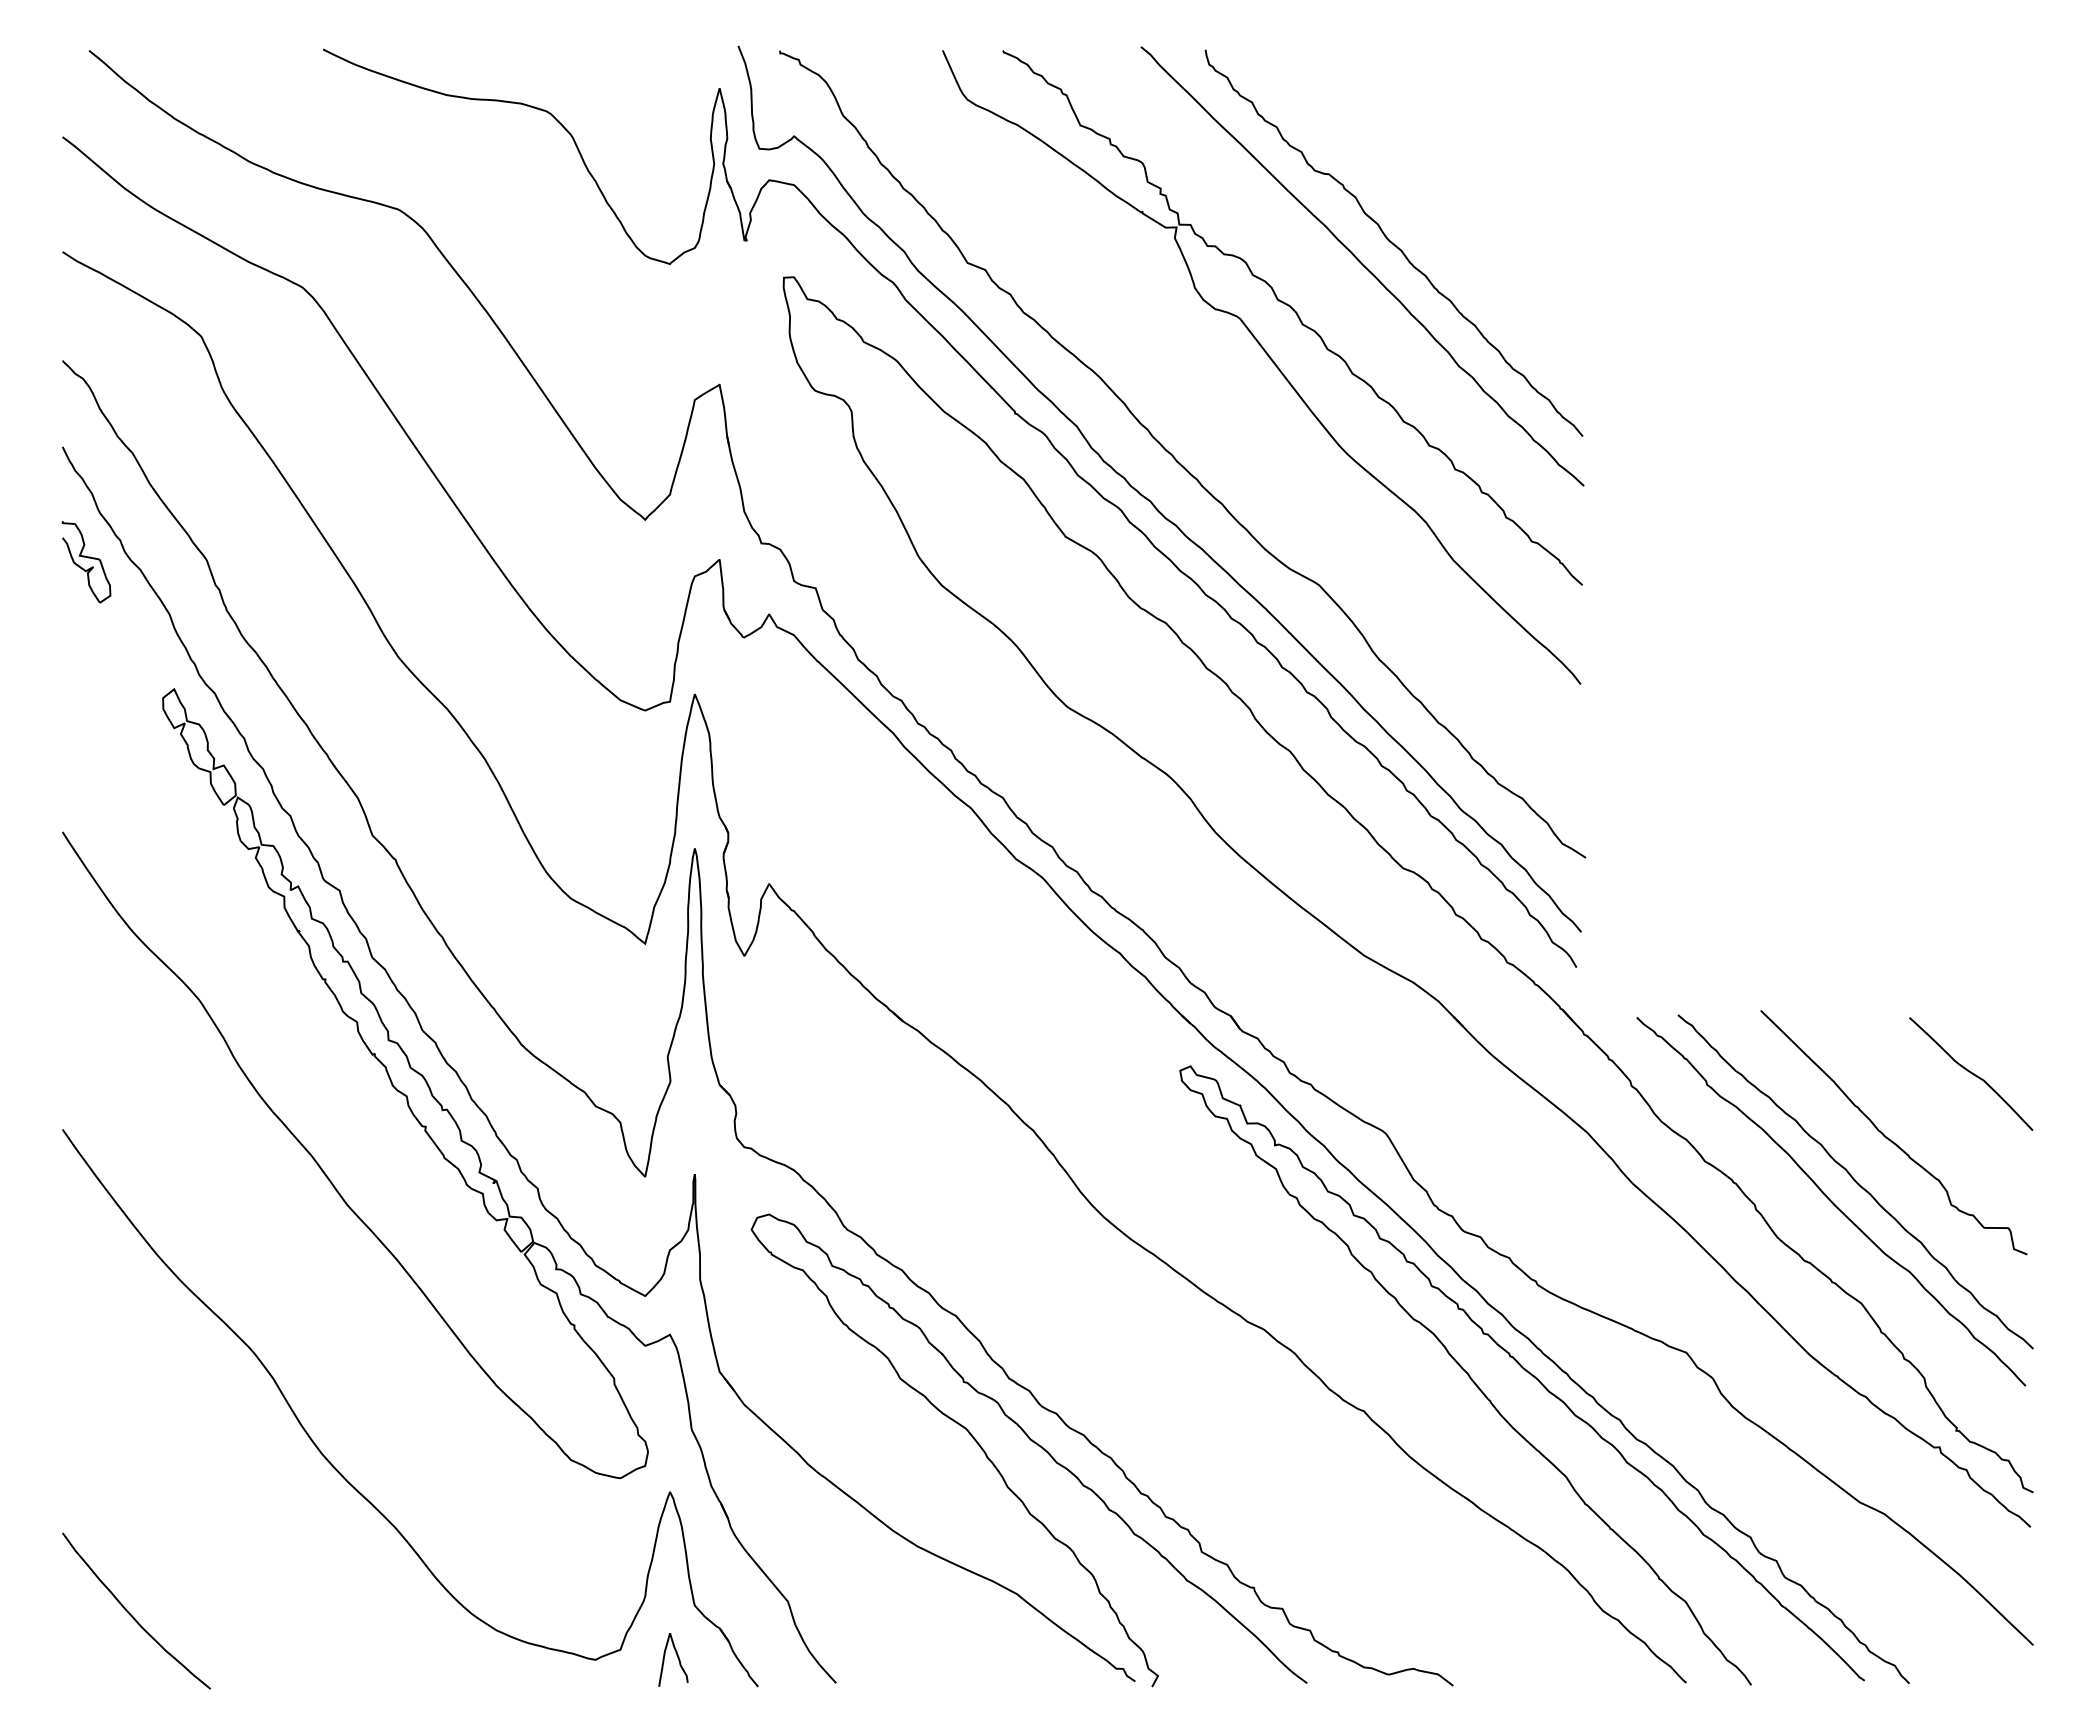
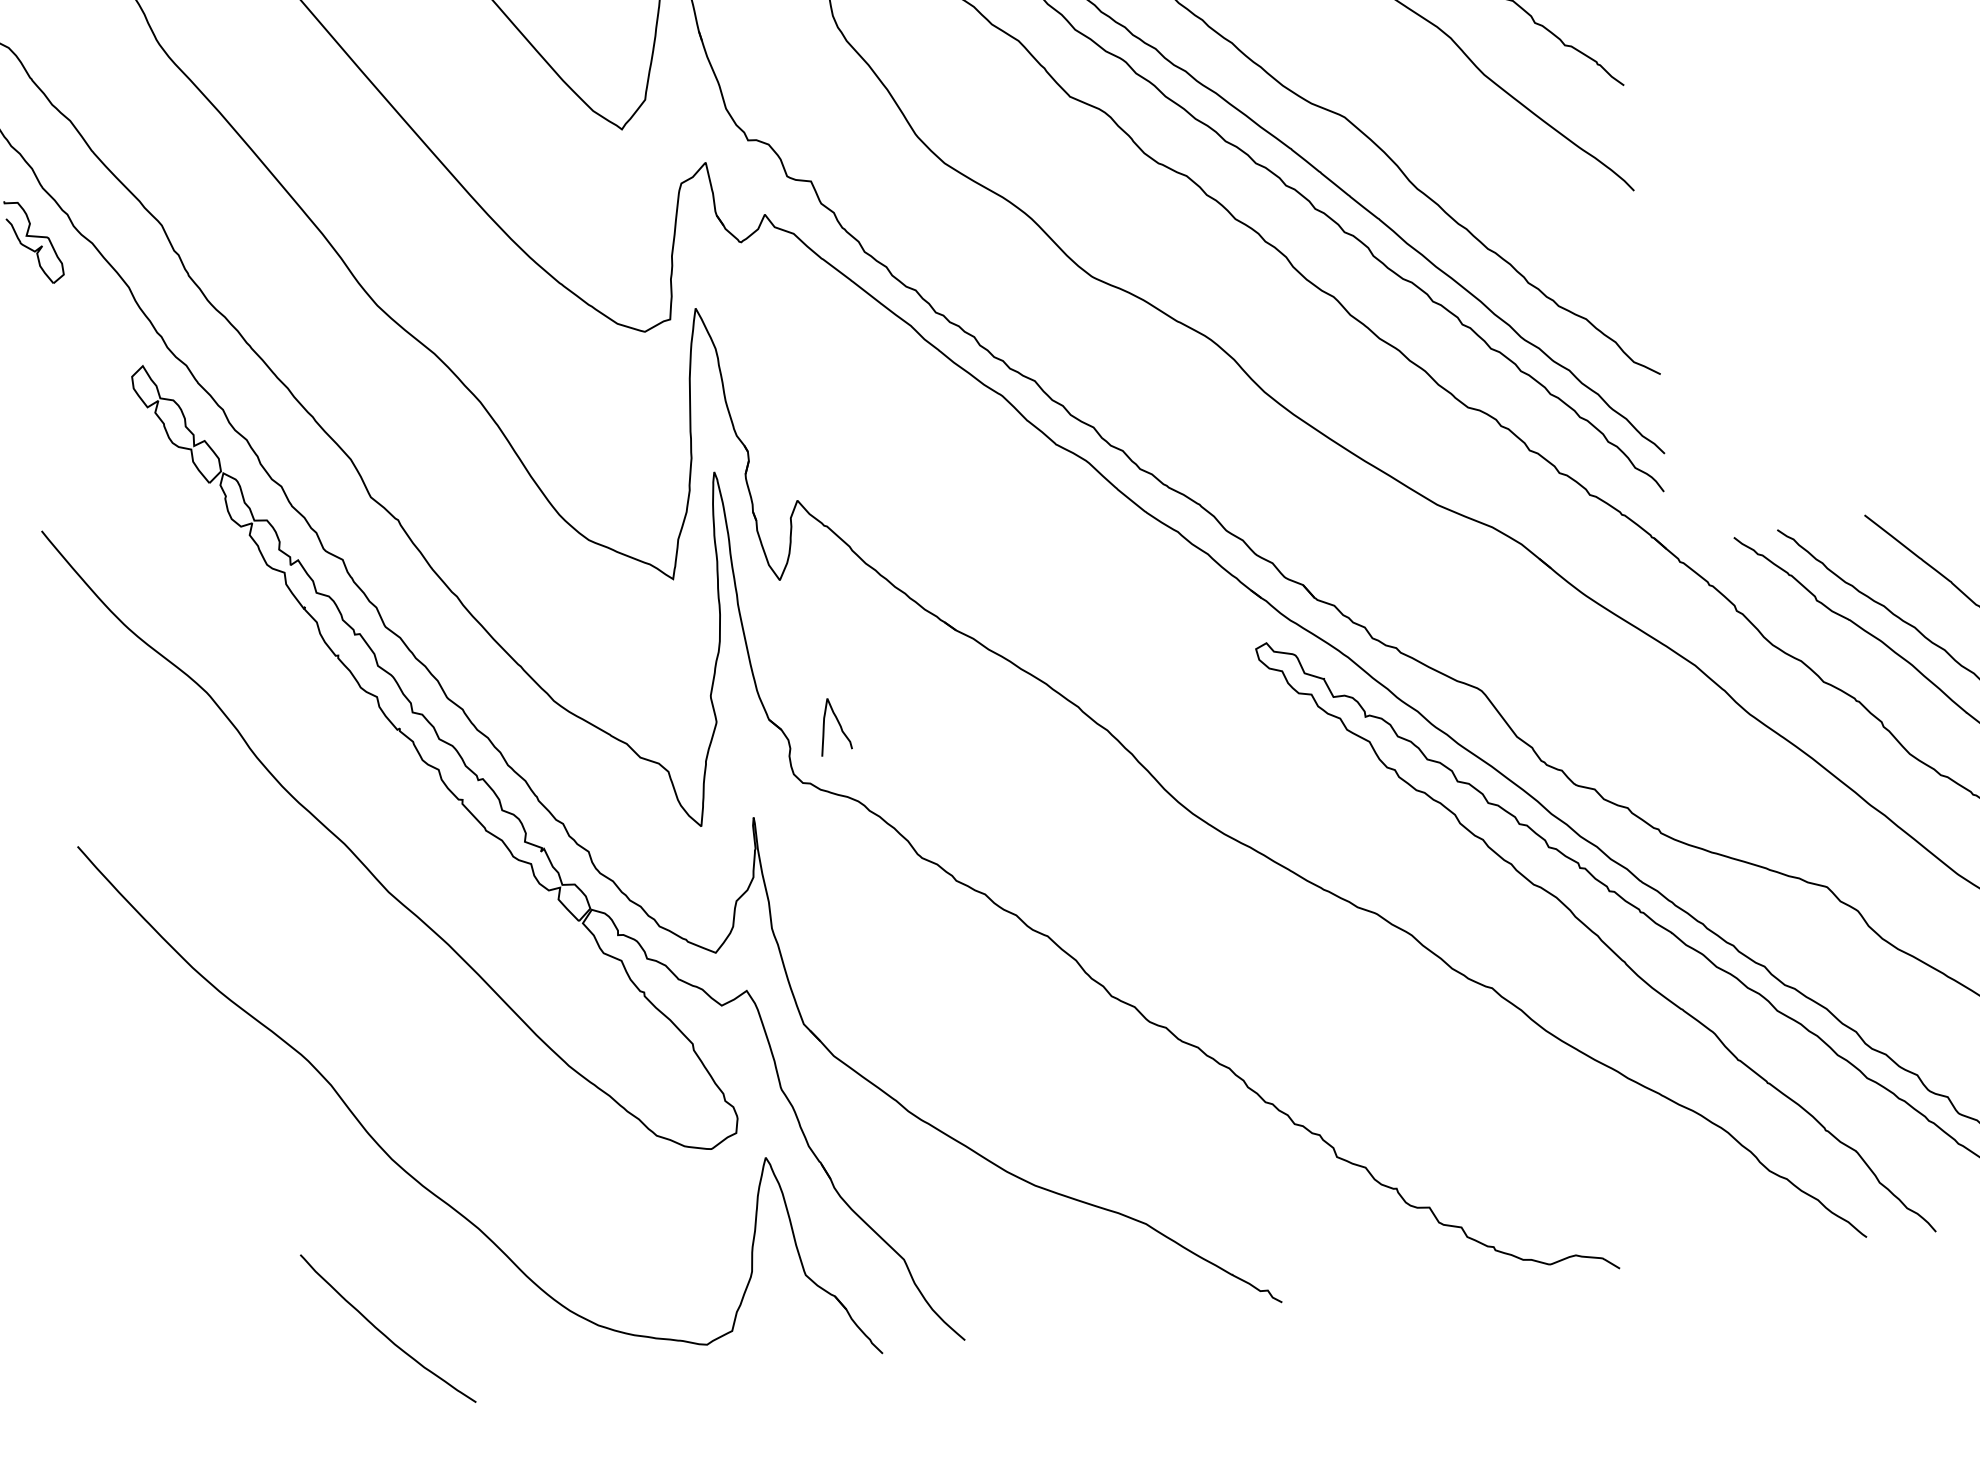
curve: (1034, 1443) -> (1146, 1062), removed
curve: (131, 1614) -> (383, 1332), moved
curve: (677, 1658) -> (838, 724), moved

